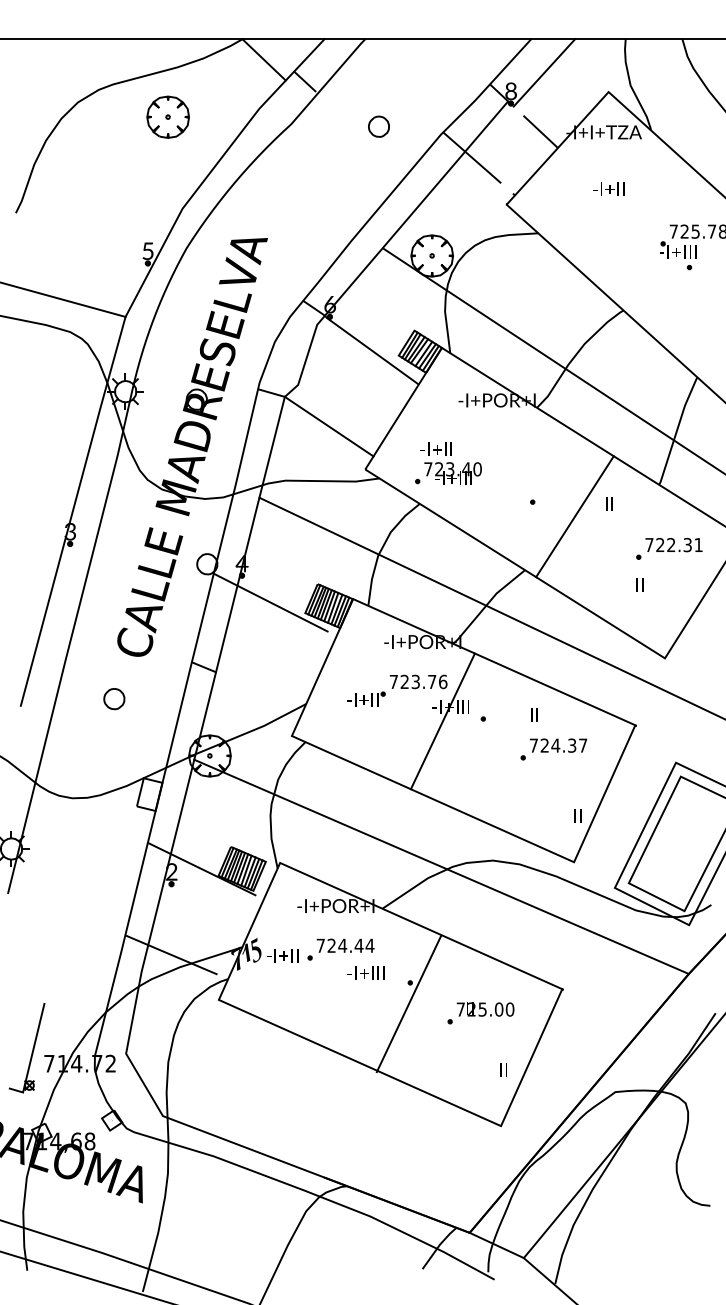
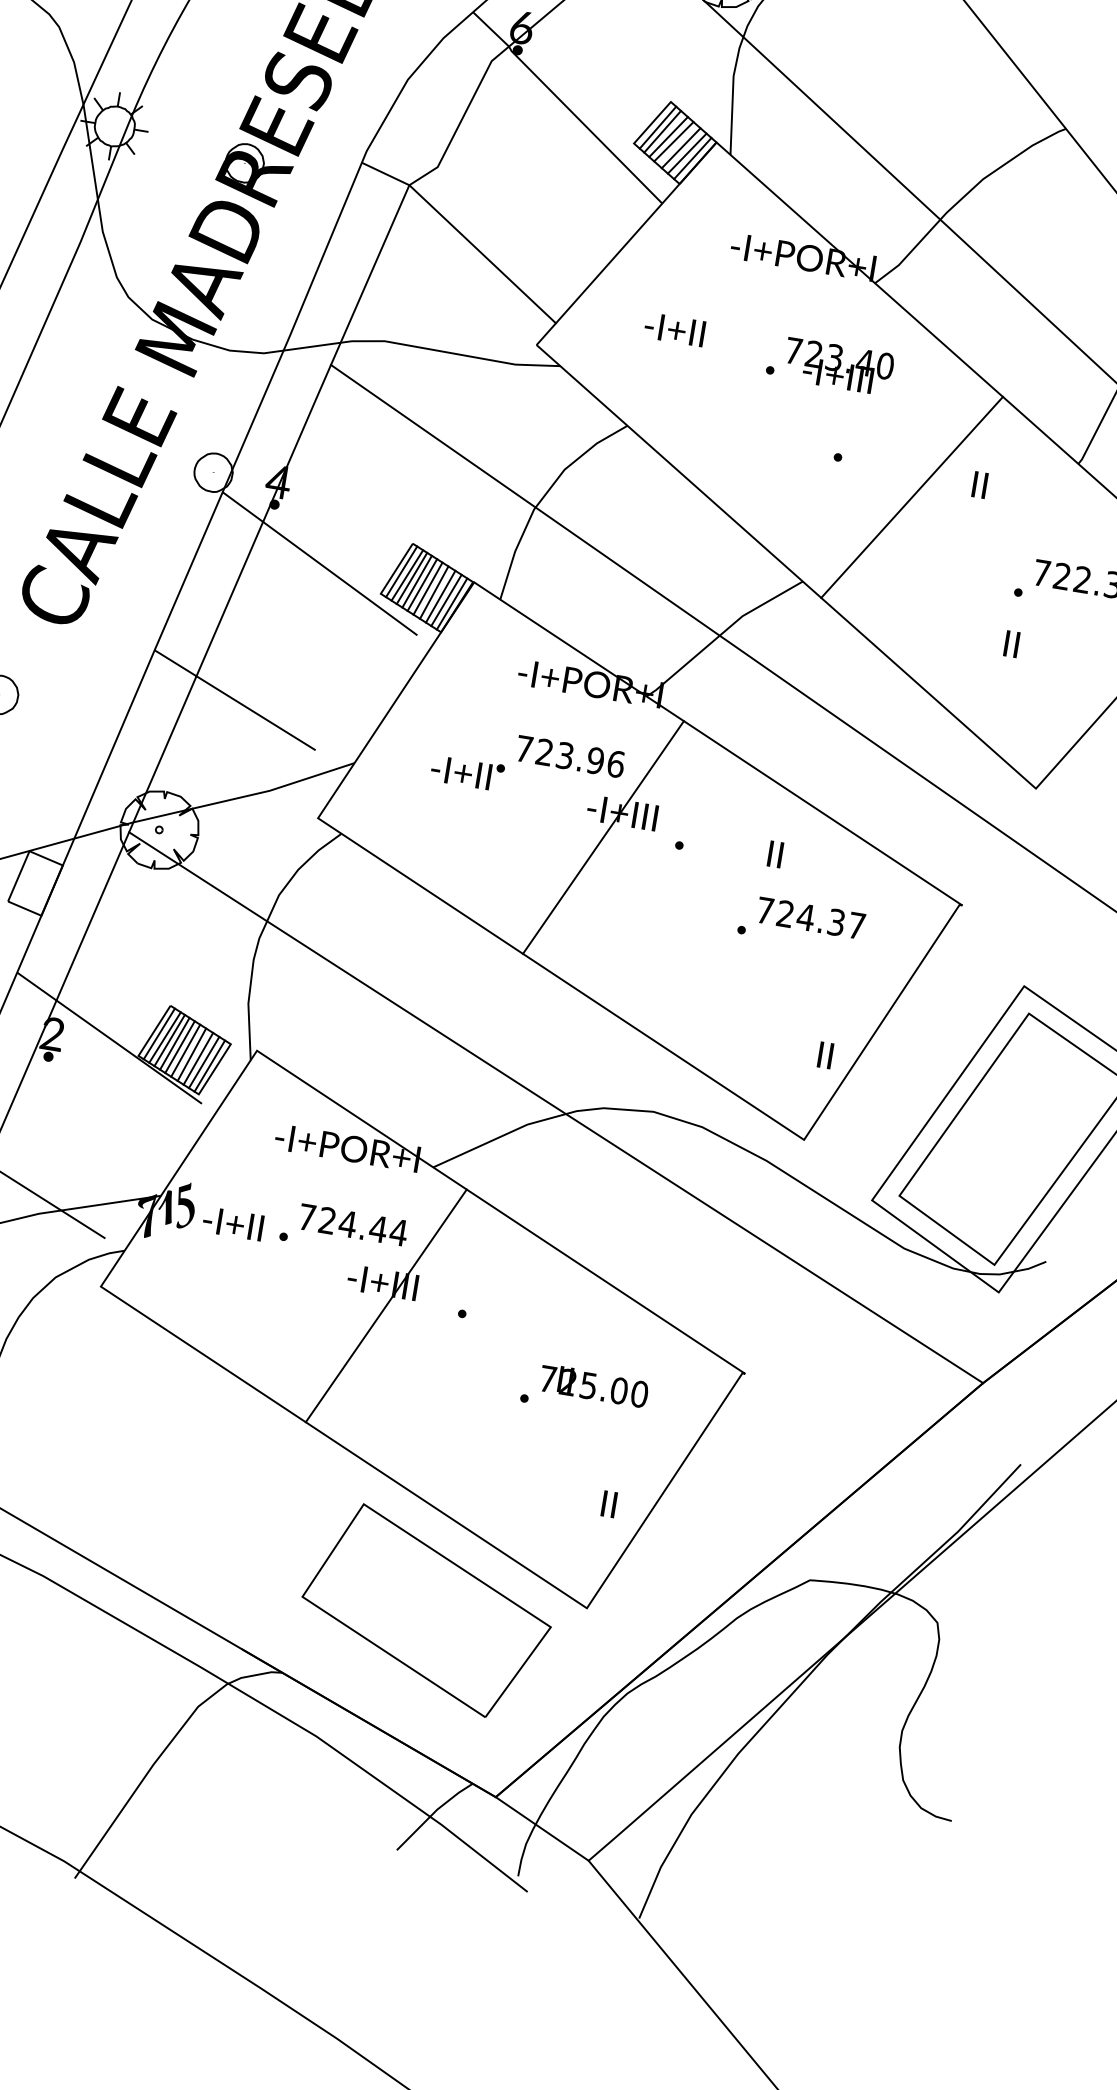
part: (448, 473) -> (829, 364), moved
text: (431, 681) -> (594, 759), 723.76 -> 723.96
line: (250, 686) -> (256, 713), added
line: (408, 1004) -> (385, 1306), moved
part: (417, 1141) -> (426, 1611), added

